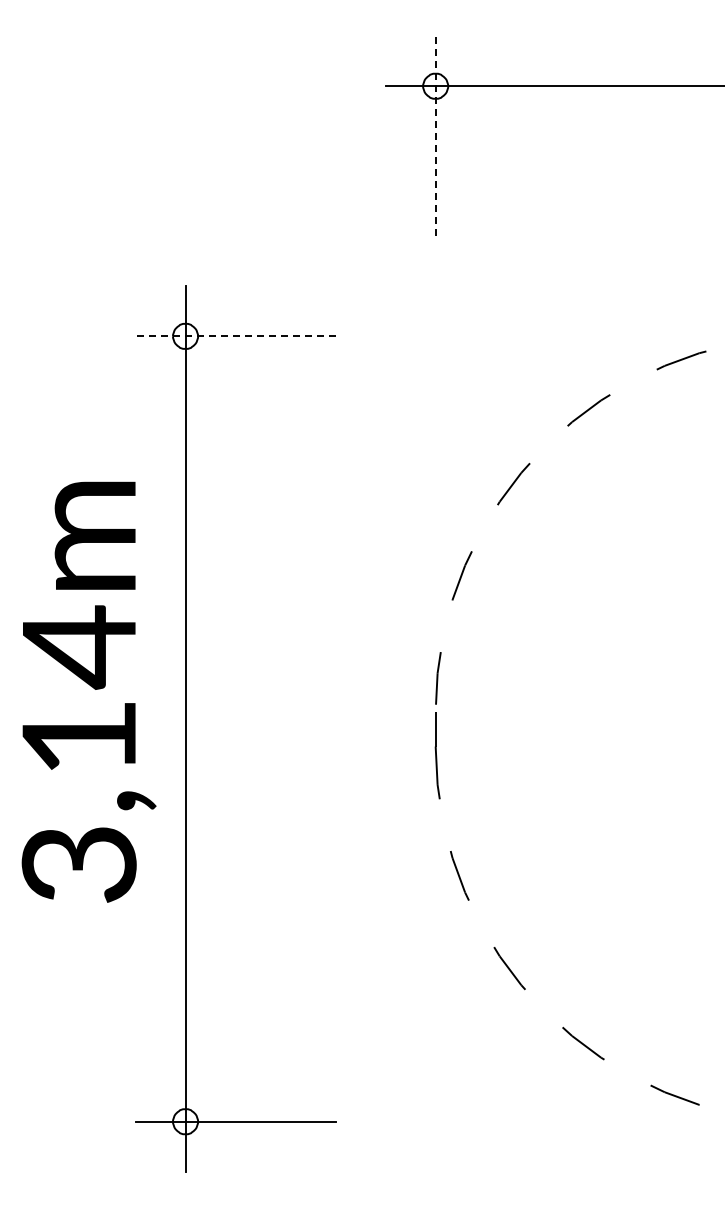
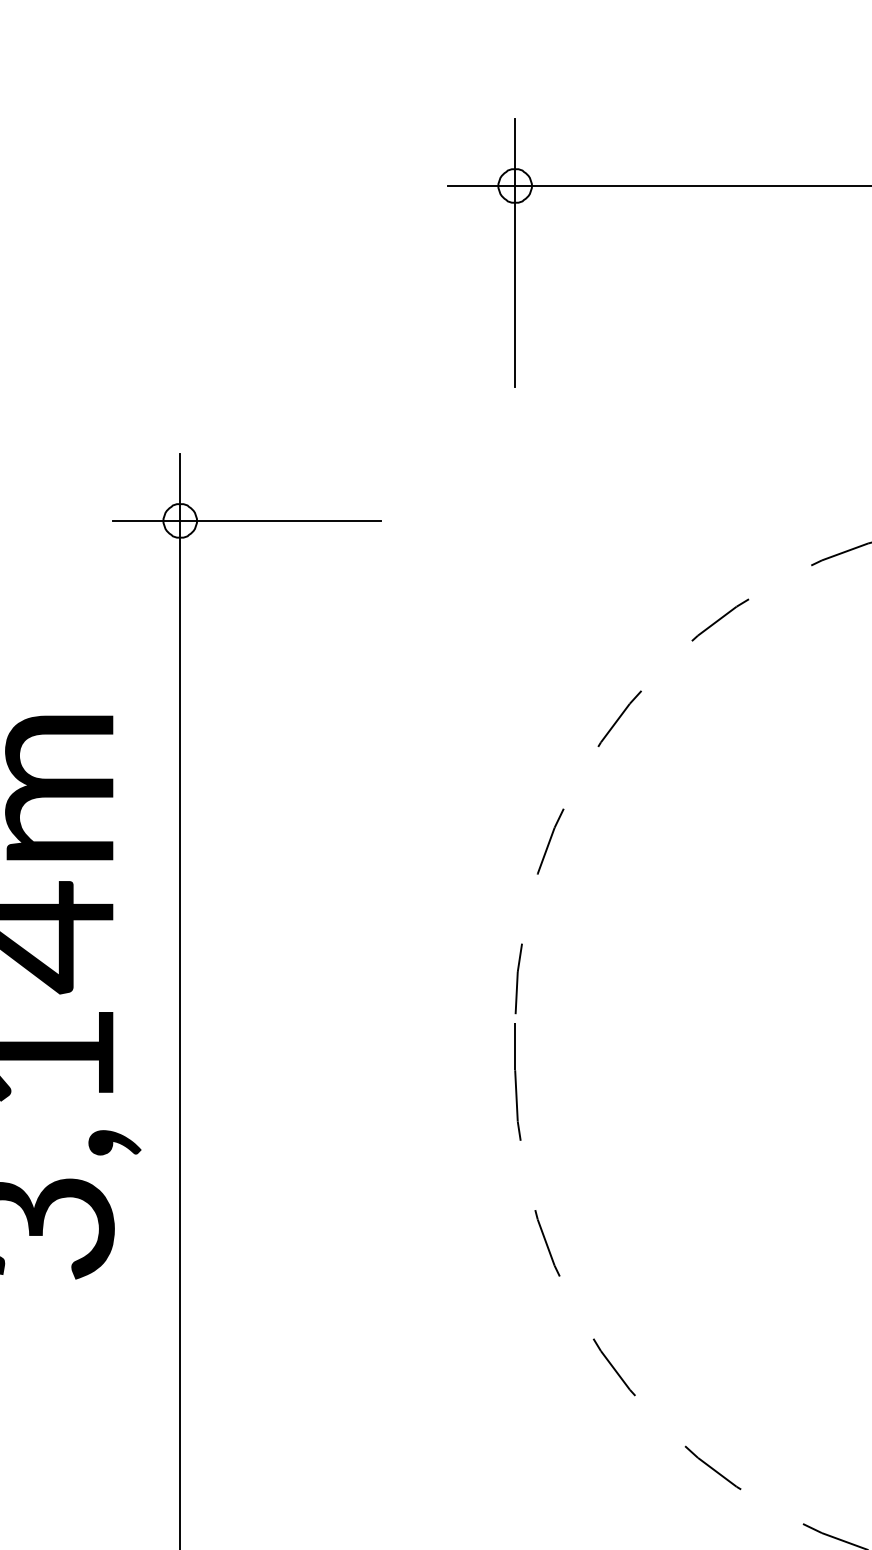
line: (435, 135) -> (514, 251), dashed -> solid
line: (235, 336) -> (247, 521), dashed -> solid

